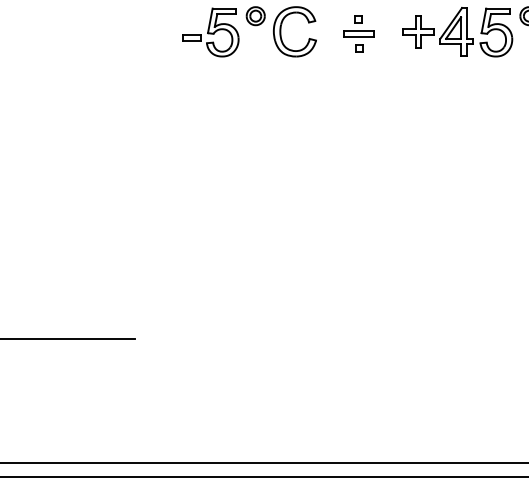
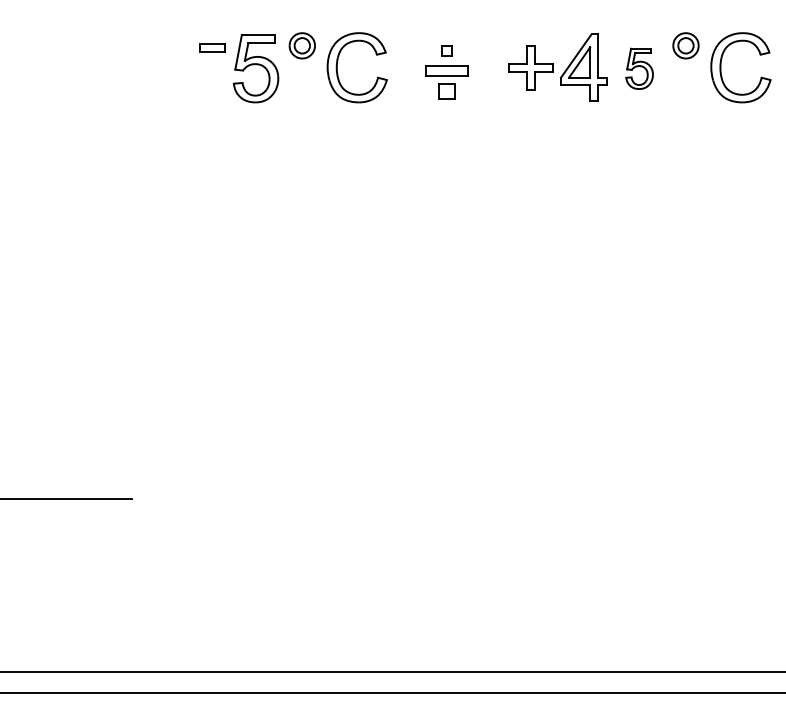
part: (496, 32) -> (639, 68), size x0.6
part: (191, 38) -> (212, 47), moved
part: (358, 48) -> (446, 91), size x1.6

